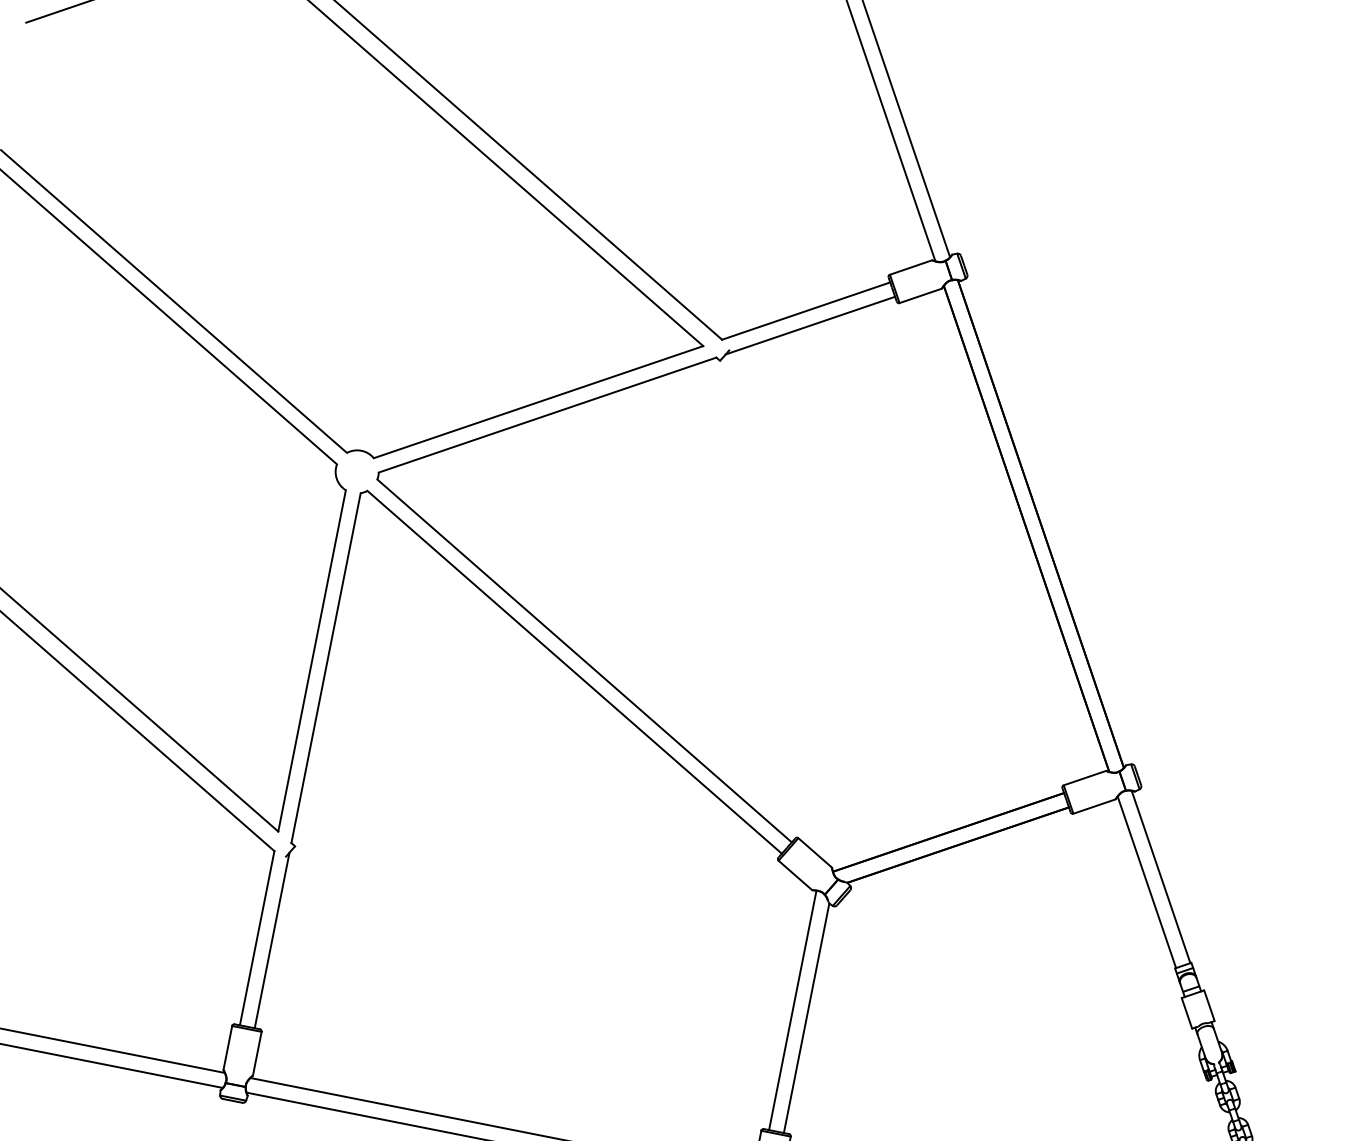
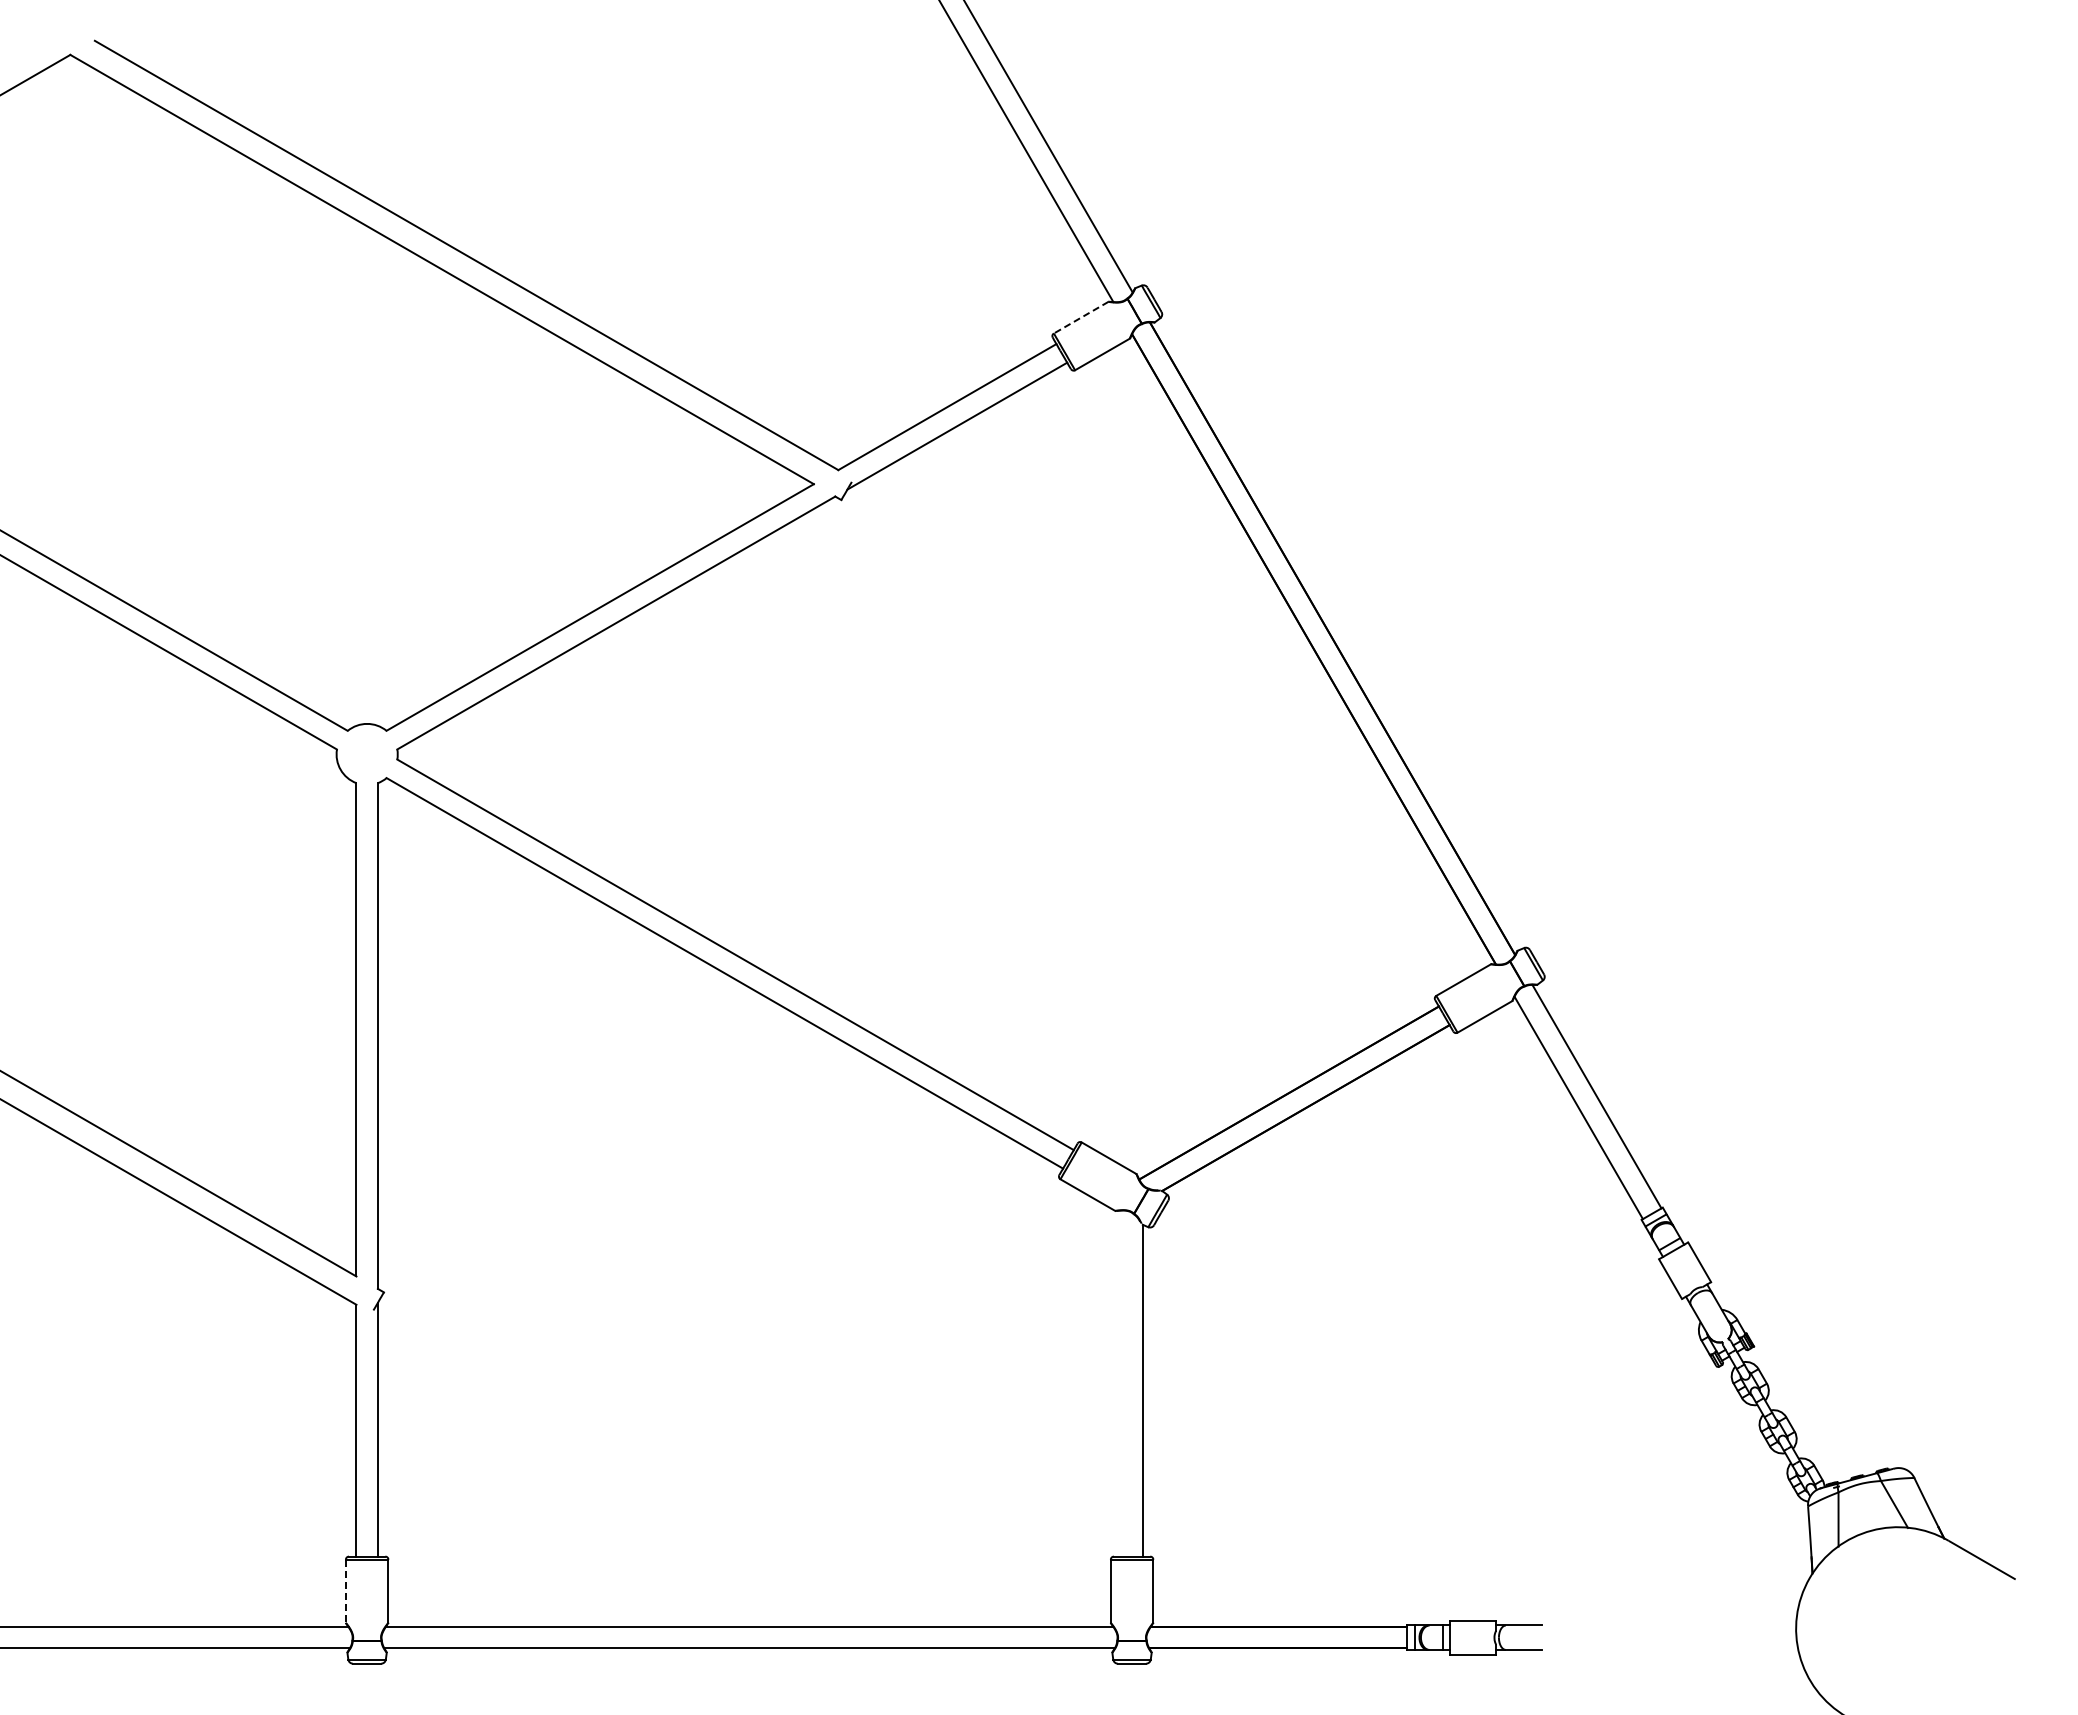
line: (911, 267) -> (1081, 317), solid -> dashed
line: (792, 1010) -> (1121, 1383), removed
line: (227, 1047) -> (345, 1591), solid -> dashed

